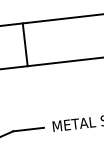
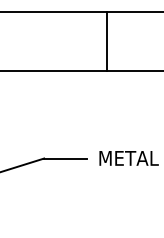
line: (25, 44) -> (107, 41), moved

